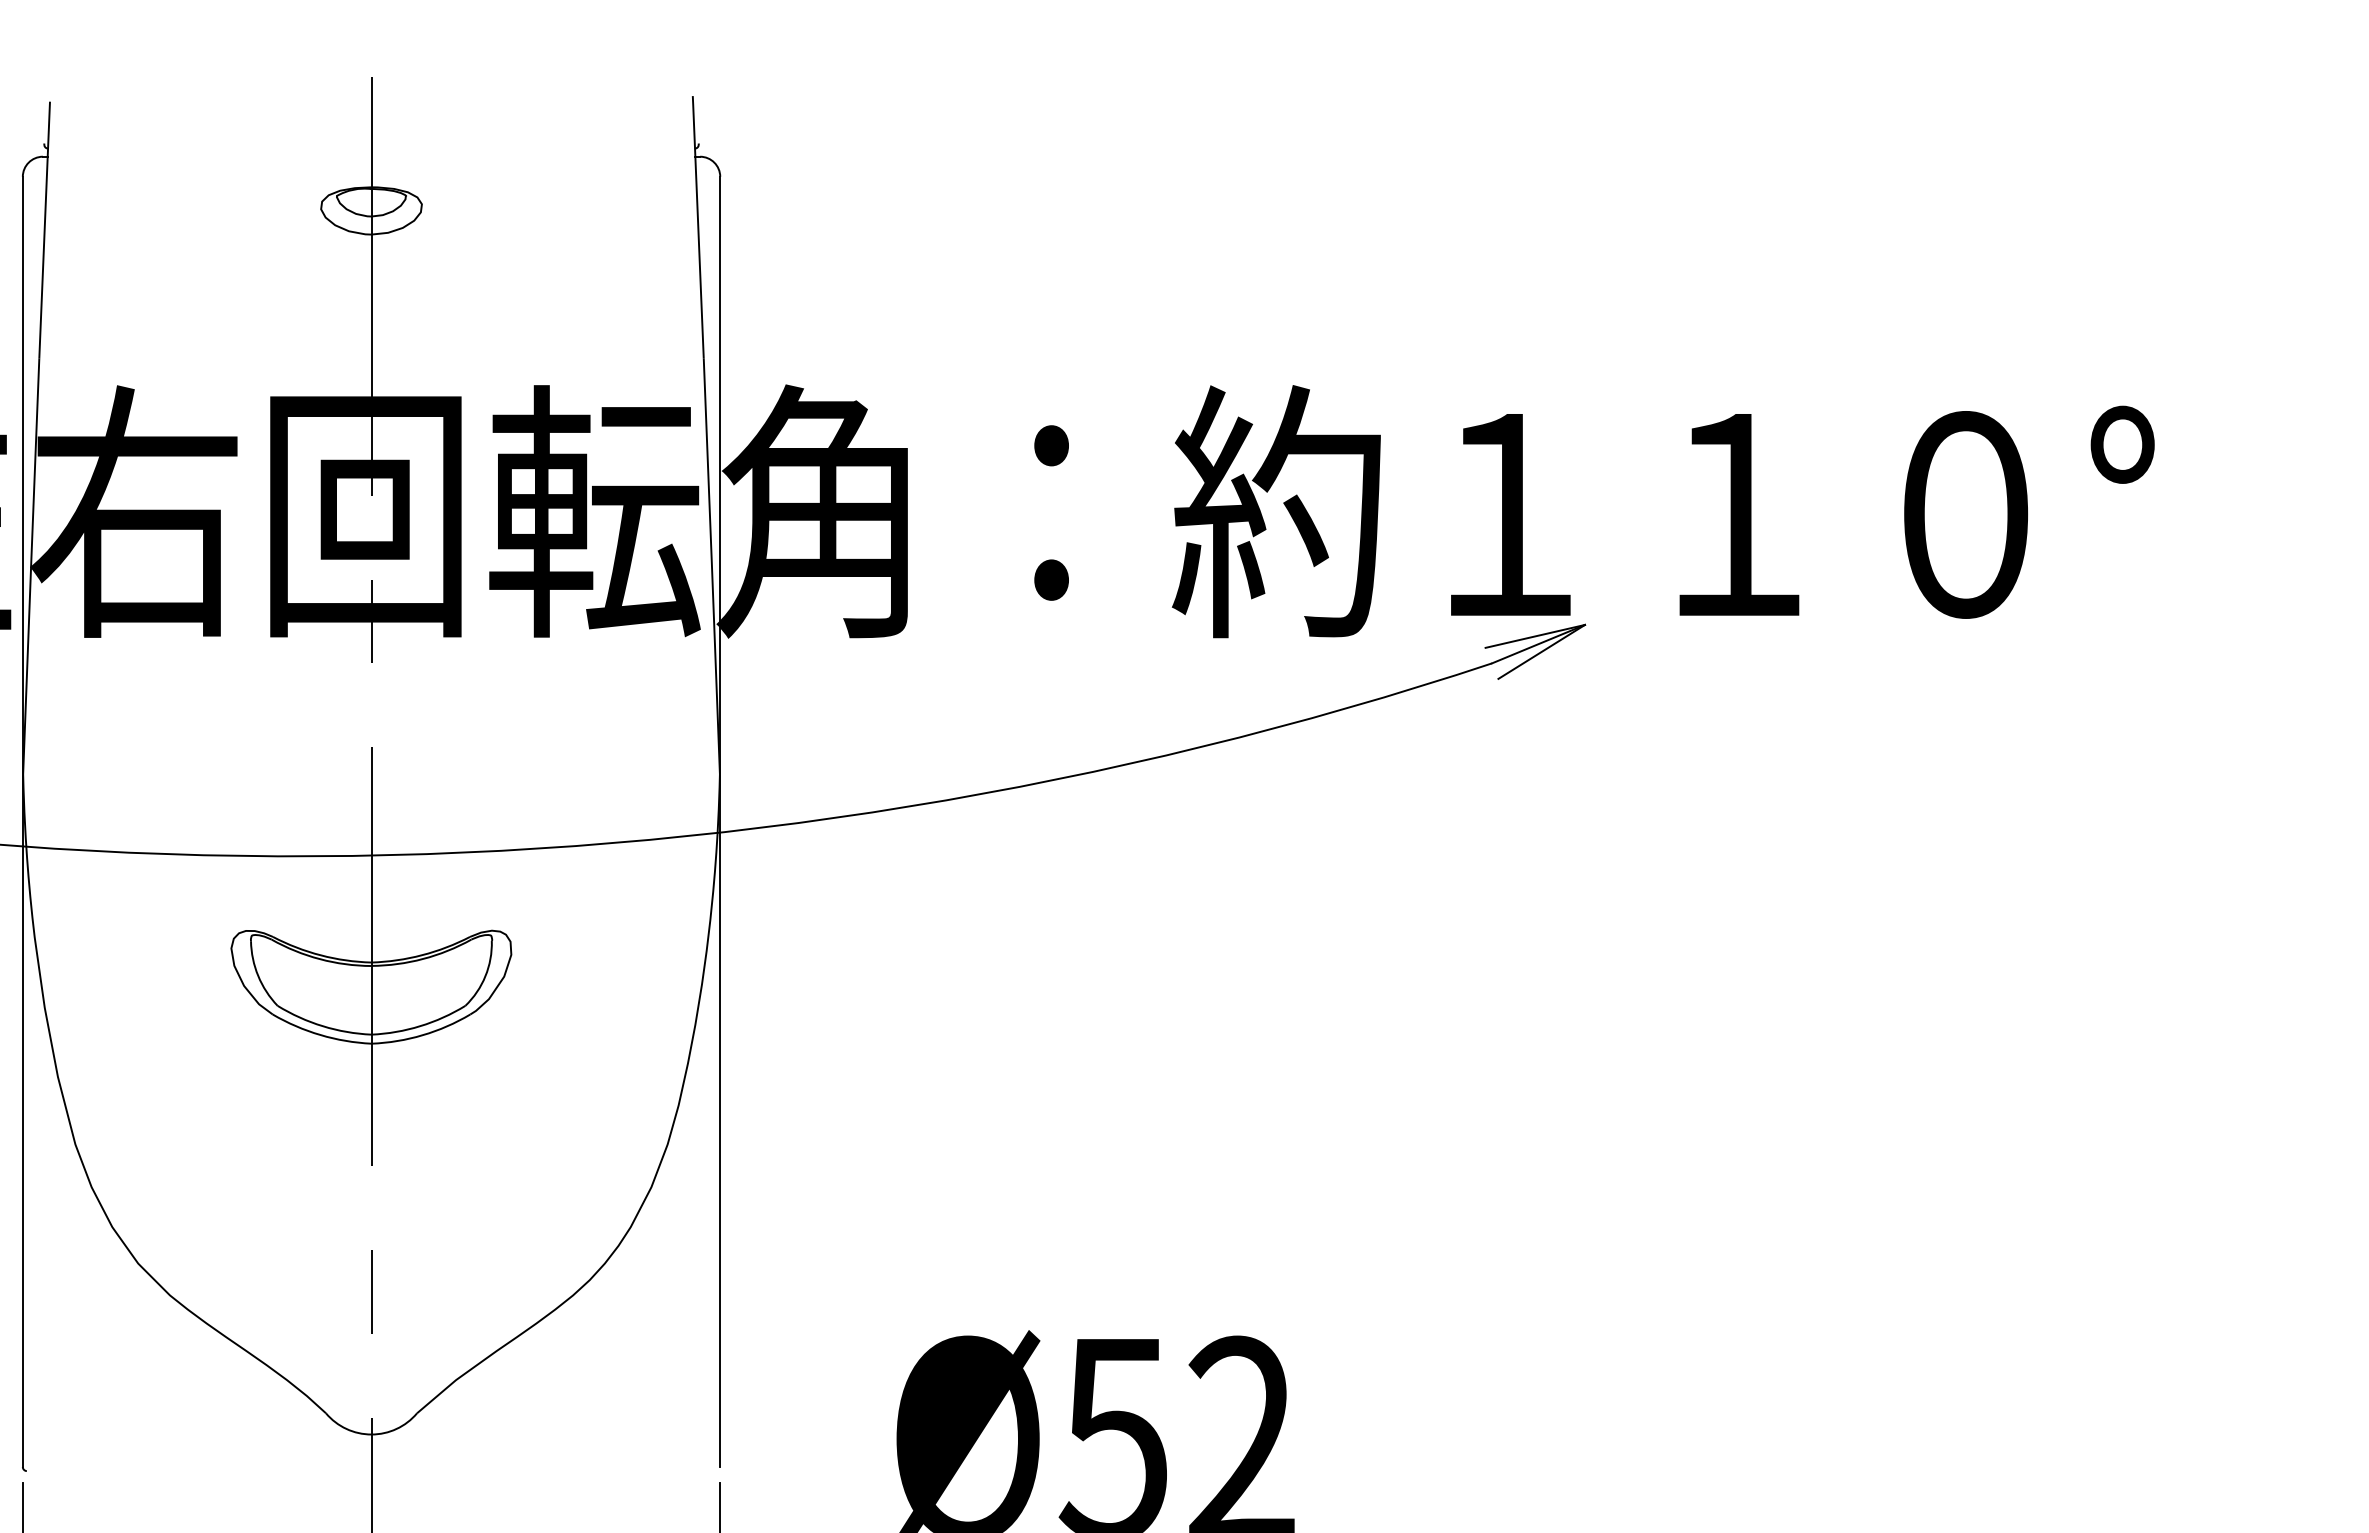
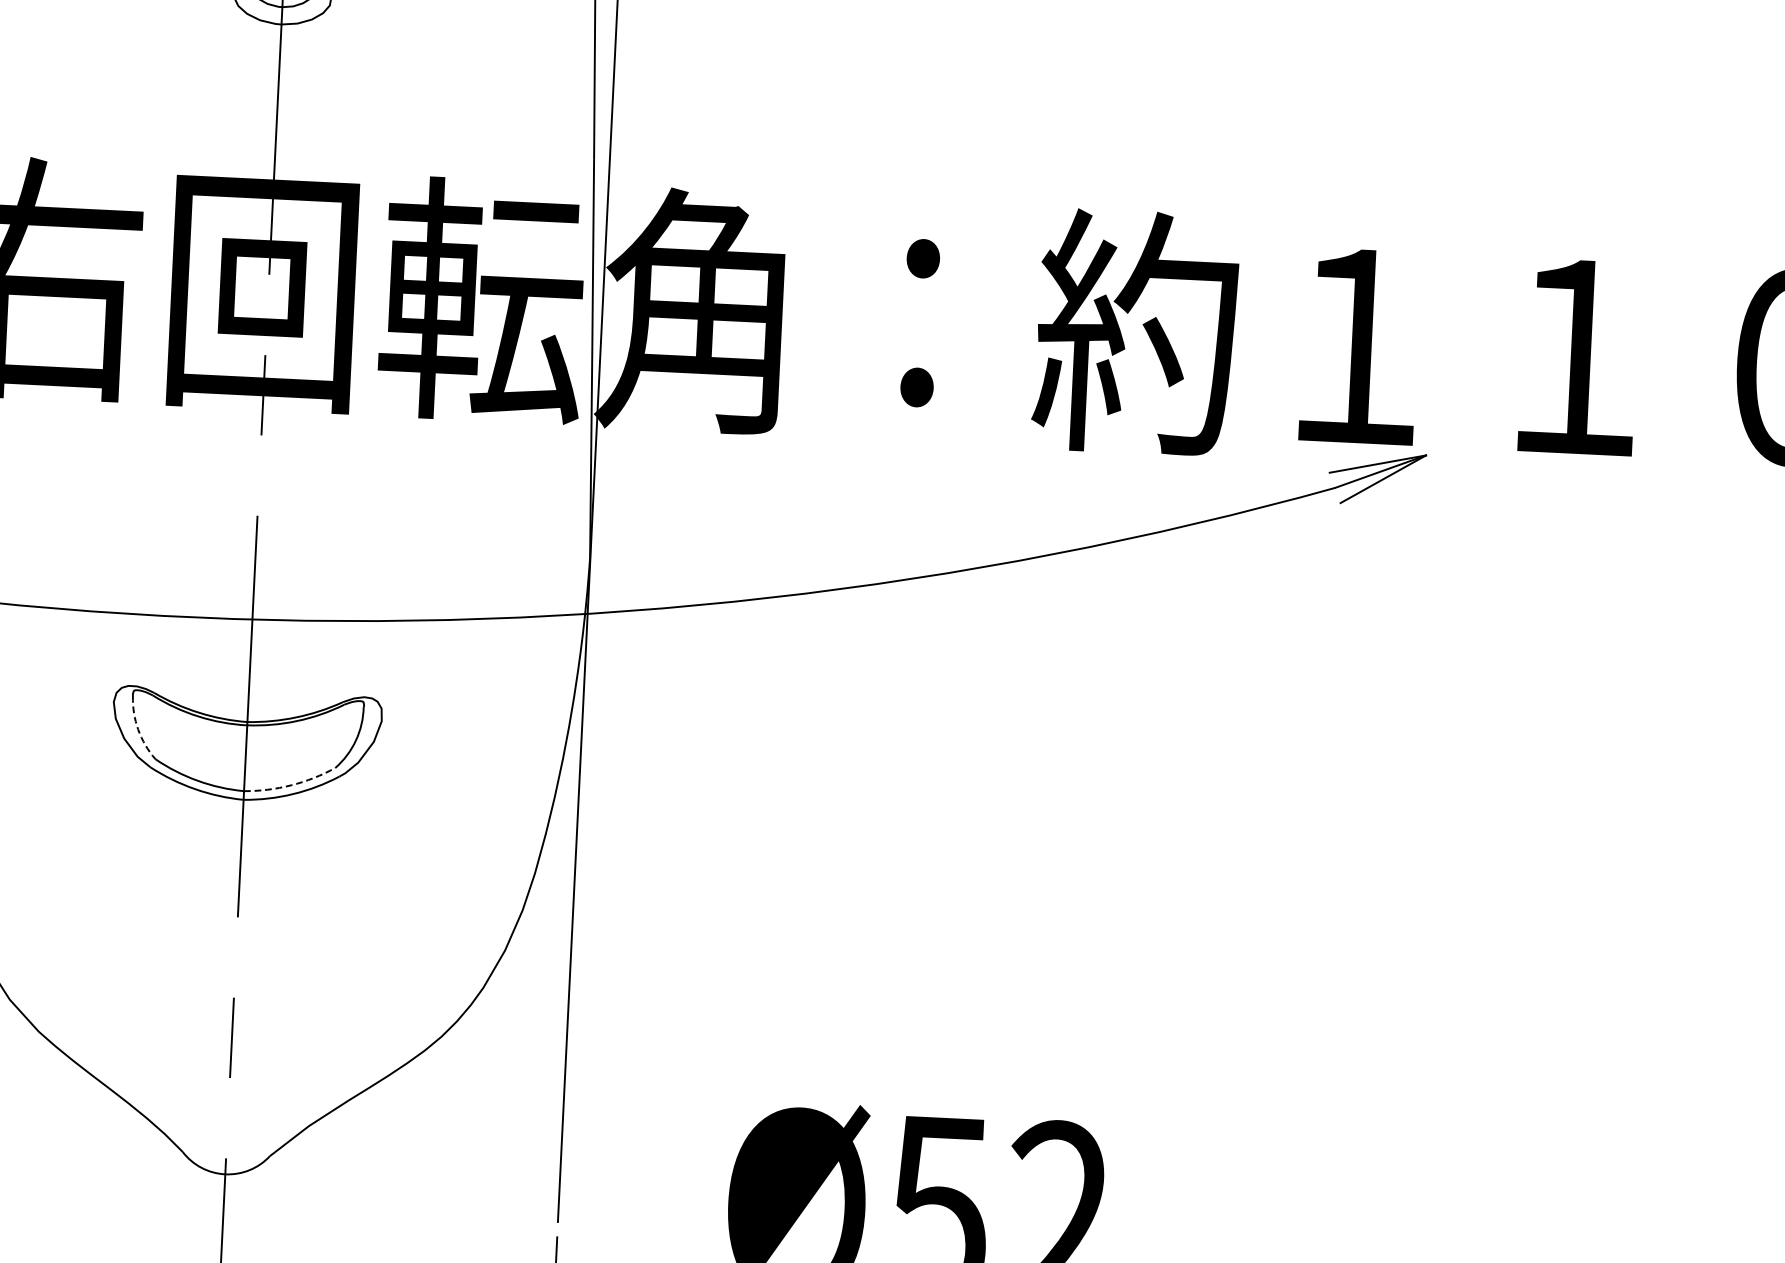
arc: (258, 976) -> (138, 730), solid -> dashed
arc: (420, 1026) -> (291, 785), solid -> dashed

